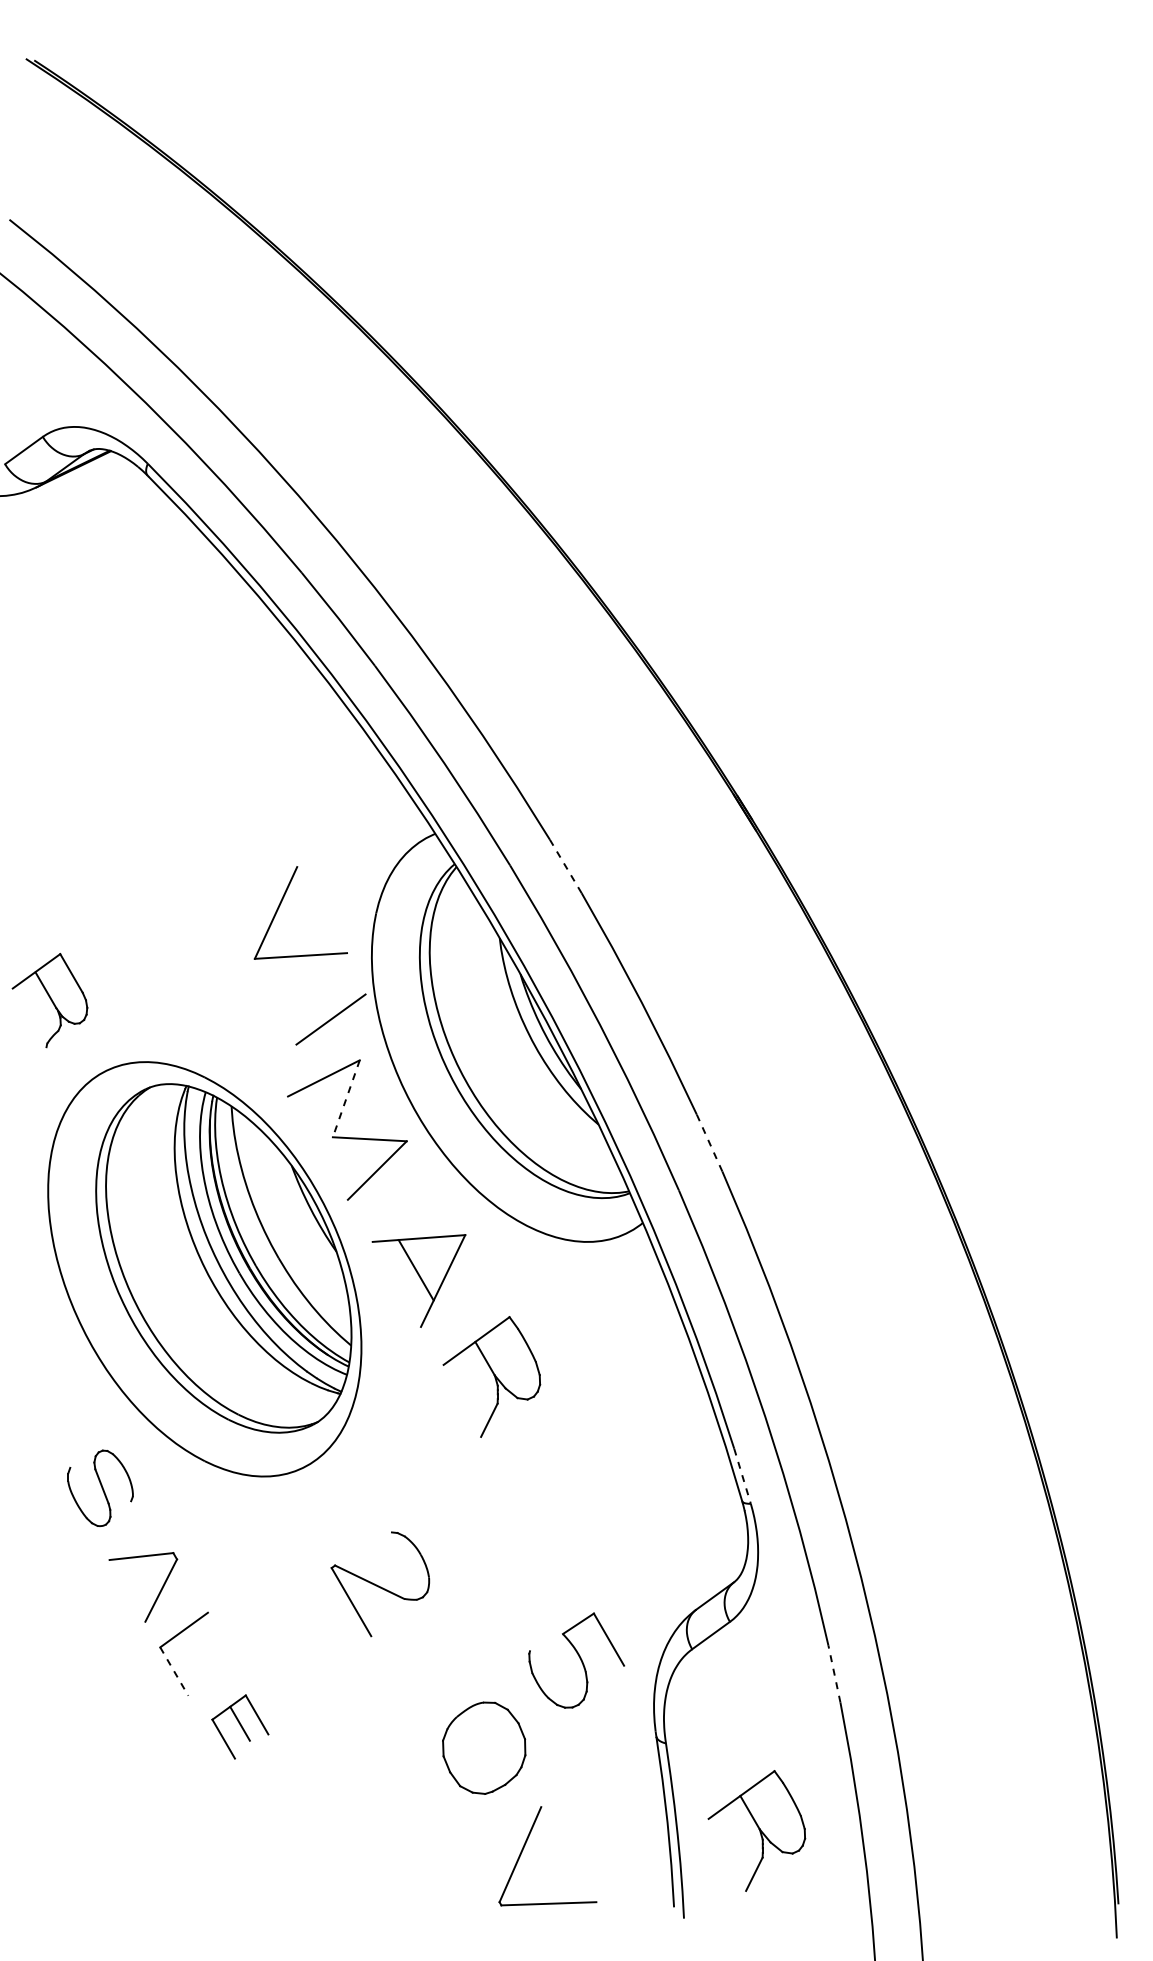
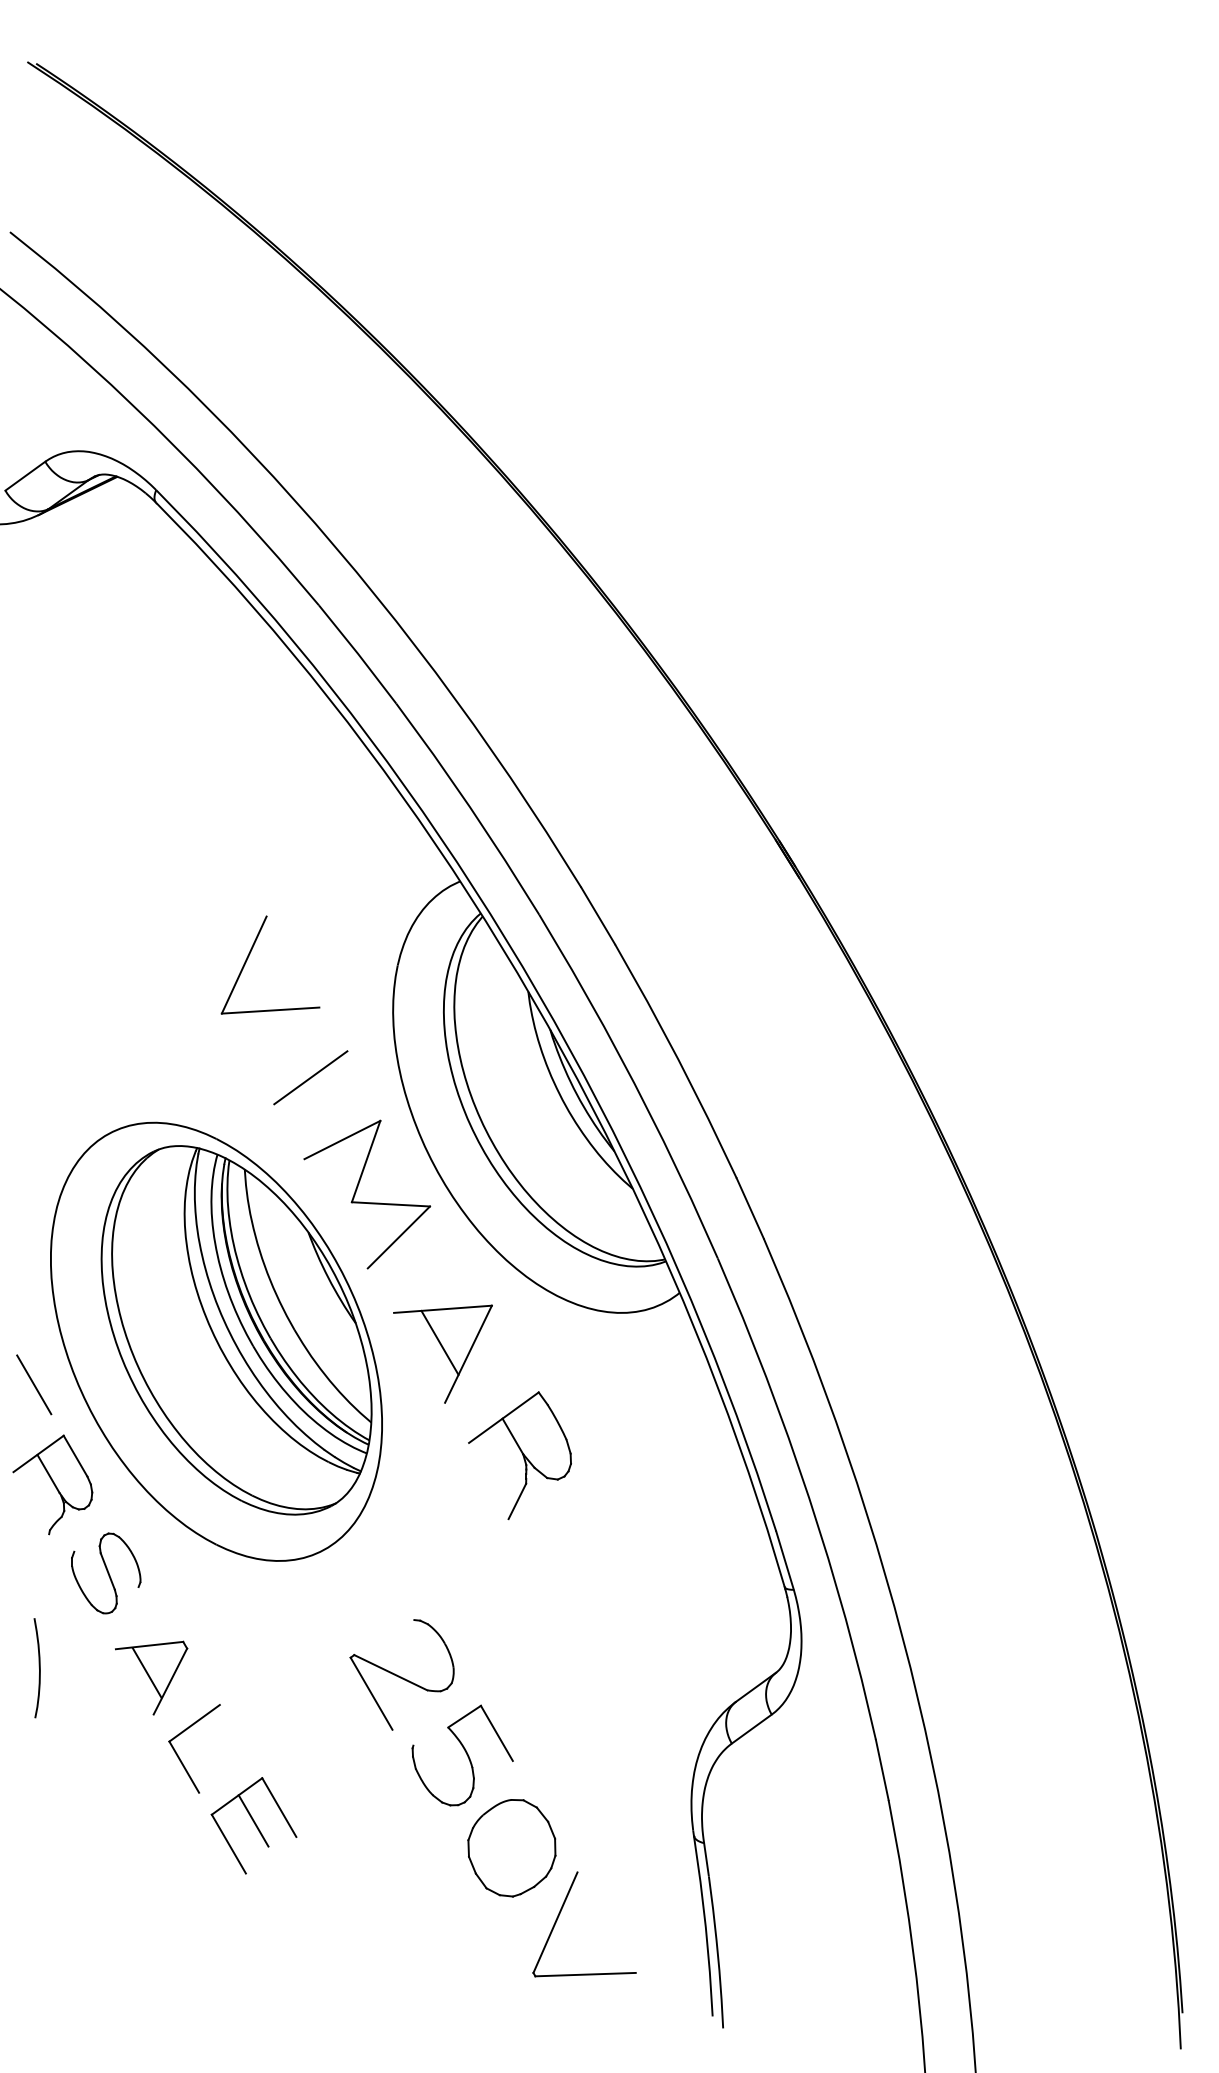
line: (565, 866) -> (597, 915), dashed -> solid
part: (281, 903) -> (250, 955), moved
part: (49, 1000) -> (52, 1484), moved
line: (330, 1019) -> (310, 1077), moved
line: (346, 1098) -> (366, 1161), dashed -> solid
line: (709, 1142) -> (750, 1207), dashed -> solid
line: (32, 1309) -> (34, 1384), added
line: (742, 1476) -> (785, 1560), dashed -> solid
curve: (36, 1577) -> (38, 1667), added
line: (138, 1582) -> (146, 1672), added
part: (576, 1660) -> (462, 1755), moved
line: (174, 1671) -> (184, 1767), dashed -> solid
line: (834, 1673) -> (882, 1769), dashed -> solid
part: (240, 1726) -> (254, 1825), size x1.43
part: (756, 1830) -> (799, 1935), removed
part: (524, 1848) -> (559, 1916), moved

